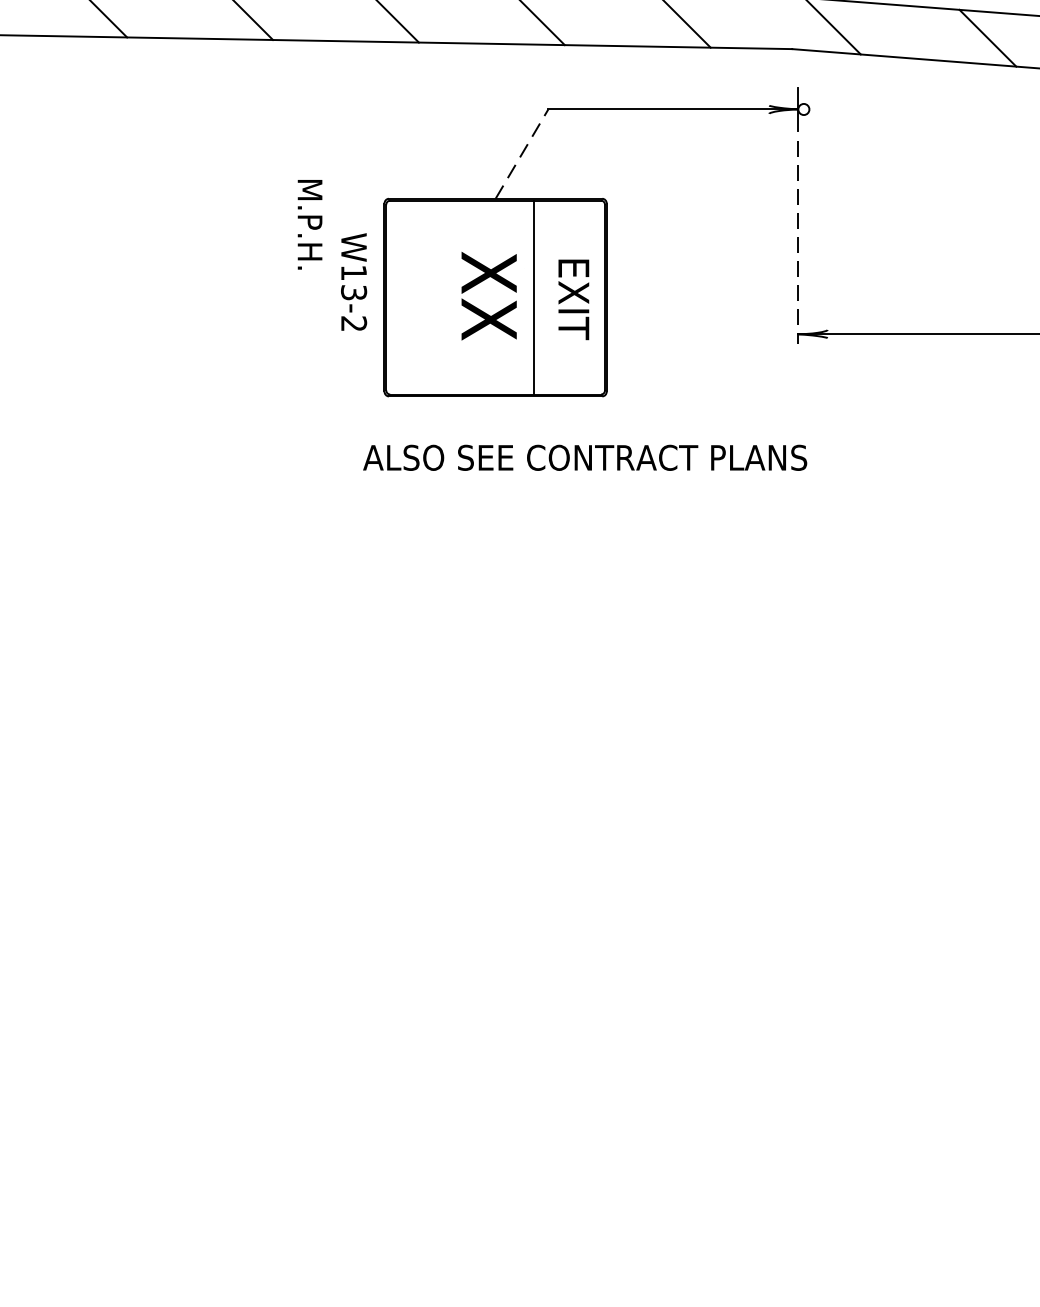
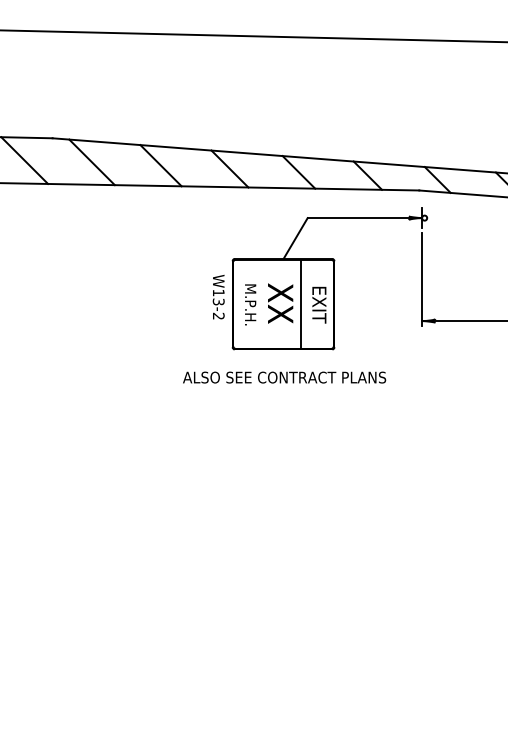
line: (521, 153) -> (295, 238), dashed -> solid
text: (309, 223) -> (250, 304), moved
line: (799, 243) -> (422, 279), dashed -> solid
text: (585, 457) -> (284, 377), moved

